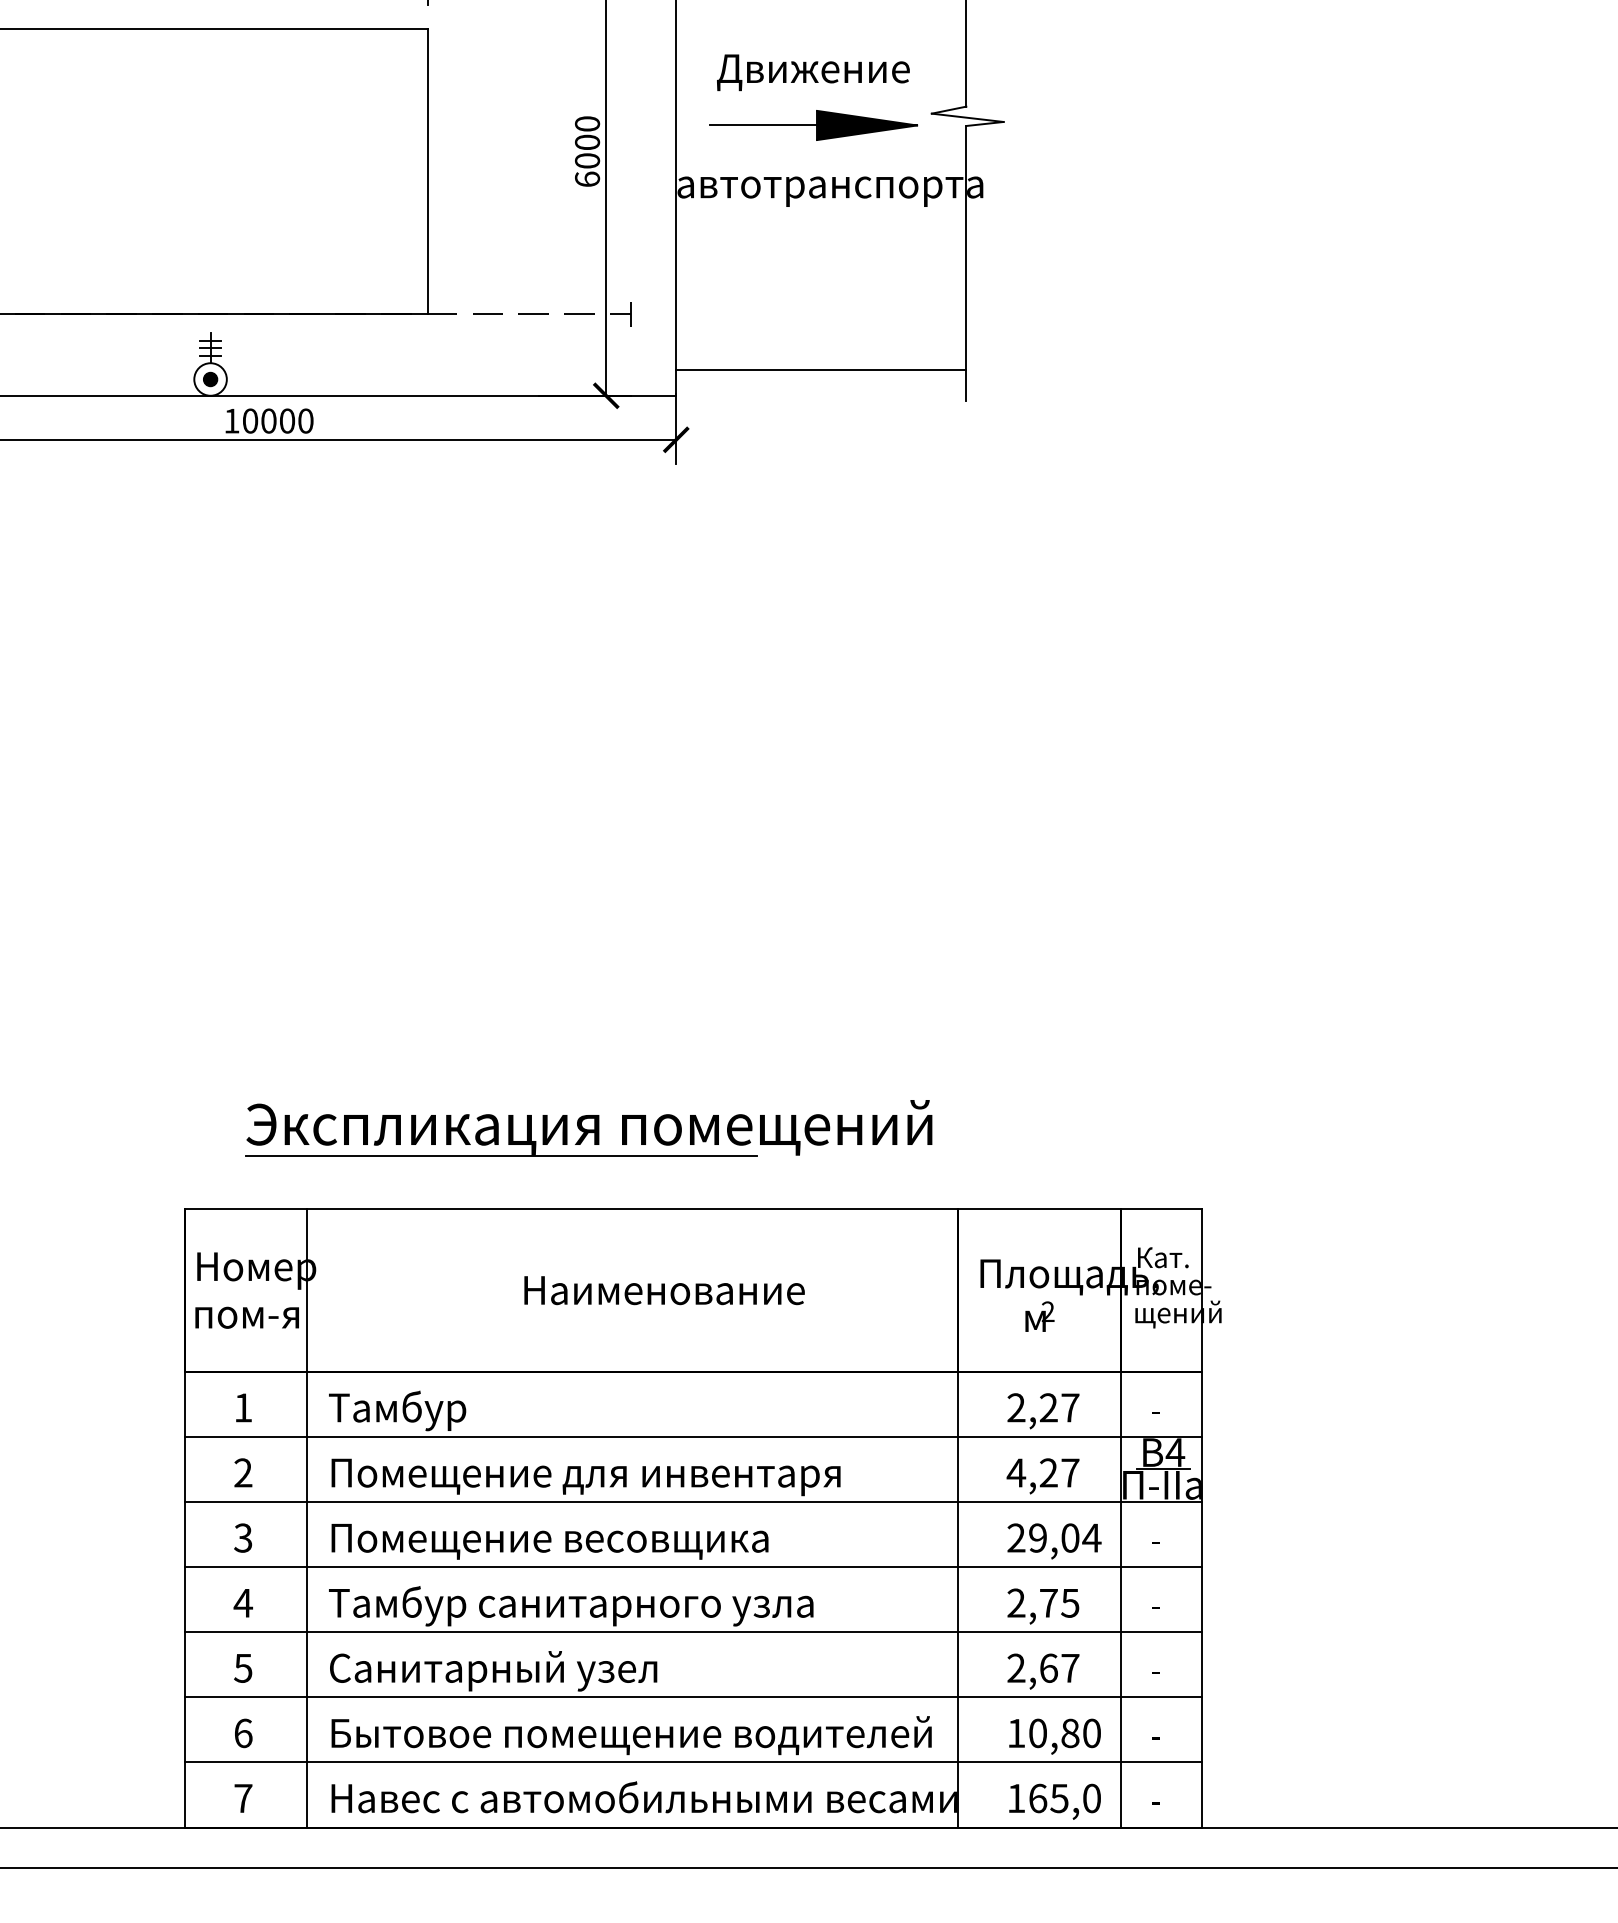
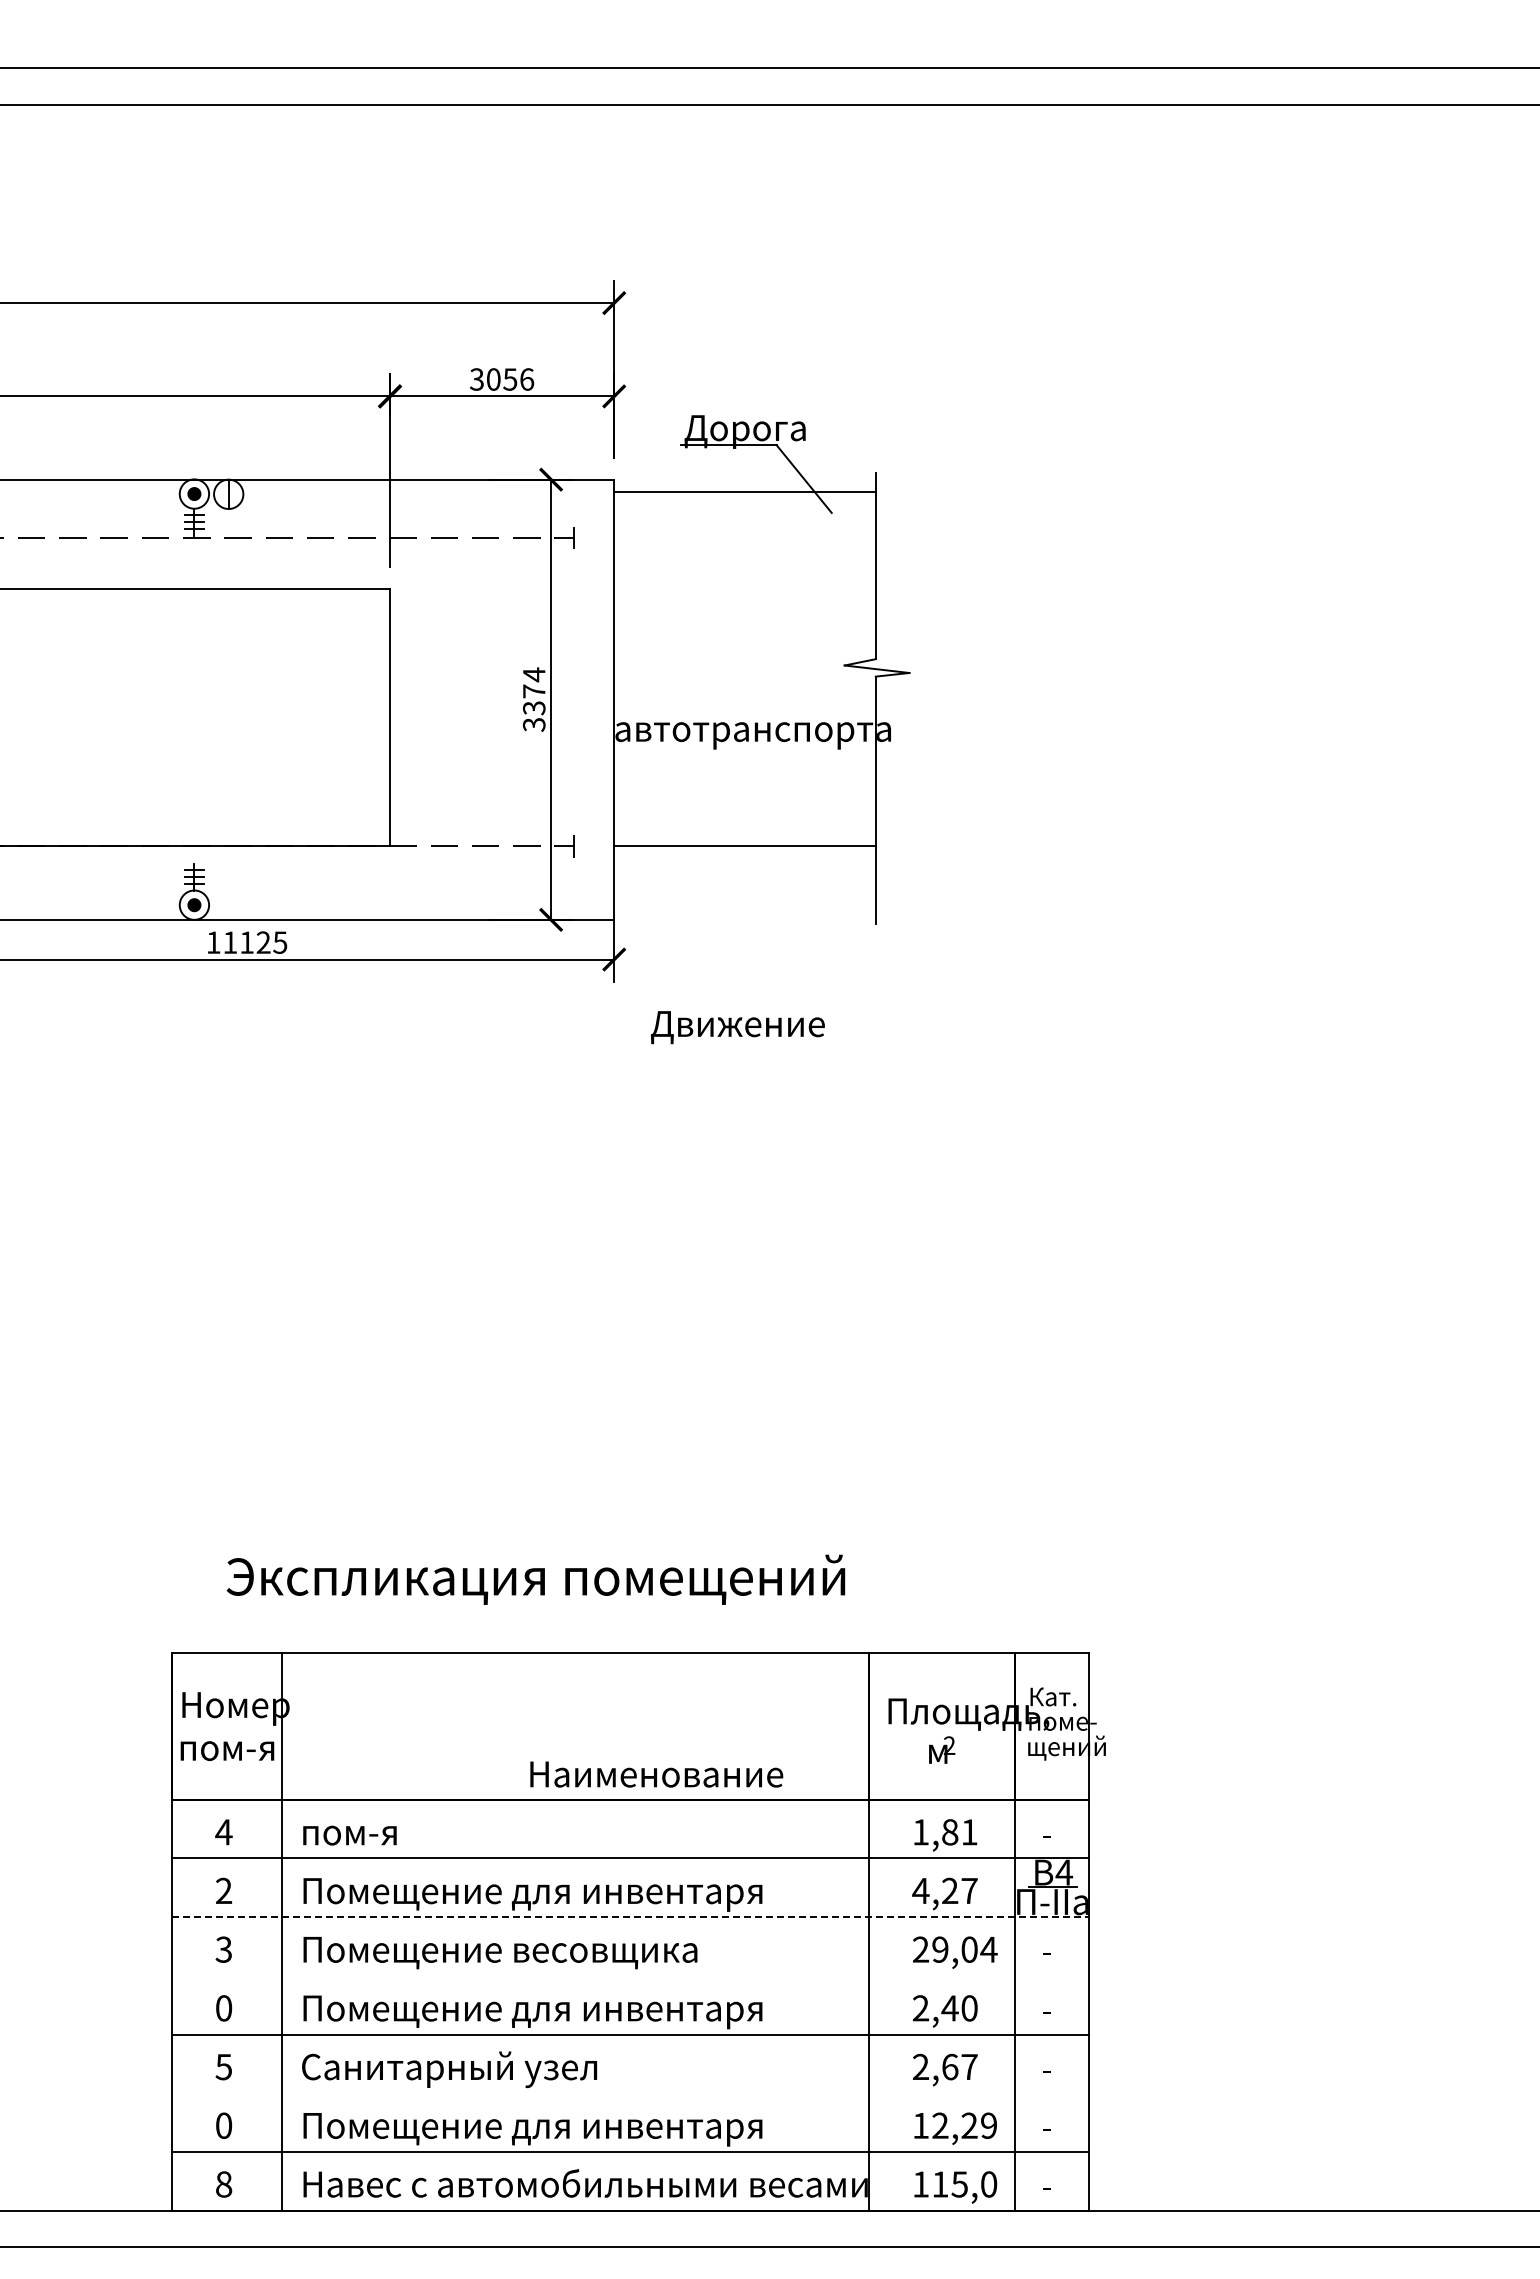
text: (812, 72) -> (737, 1027), moved
part: (814, 125) -> (738, 676), removed
text: (586, 151) -> (533, 699), 6000 -> 3374
line: (820, 369) -> (744, 846), moved
text: (278, 420) -> (255, 942), 10000 -> 11125
line: (501, 1156) -> (456, 1605), removed
text: (664, 1290) -> (656, 1774), moved
text: (242, 1408) -> (223, 1832), 1 -> 4
text: (1043, 1408) -> (945, 1832), 2,27 -> 1,81
text: (396, 1410) -> (362, 1834), Тамбур -> пом-я
line: (694, 1502) -> (630, 1917), solid -> dashed
line: (693, 1566) -> (629, 1975), removed
text: (242, 1603) -> (223, 2008), 4 -> 0
text: (1059, 1603) -> (959, 2008), 2,75 -> 2,40
text: (584, 1605) -> (531, 2010), Тамбур санитарного узла -> Помещение для инвентаря
line: (693, 1697) -> (629, 2093), removed
text: (243, 1733) -> (224, 2125), 6 -> 0
text: (1064, 1733) -> (964, 2125), 10,80 -> 12,29
text: (633, 1736) -> (575, 2128), Бытовое помещение водителей -> Помещение для инвентаря
text: (243, 1798) -> (224, 2184), 7 -> 8
text: (1038, 1798) -> (940, 2184), 165,0 -> 115,0

